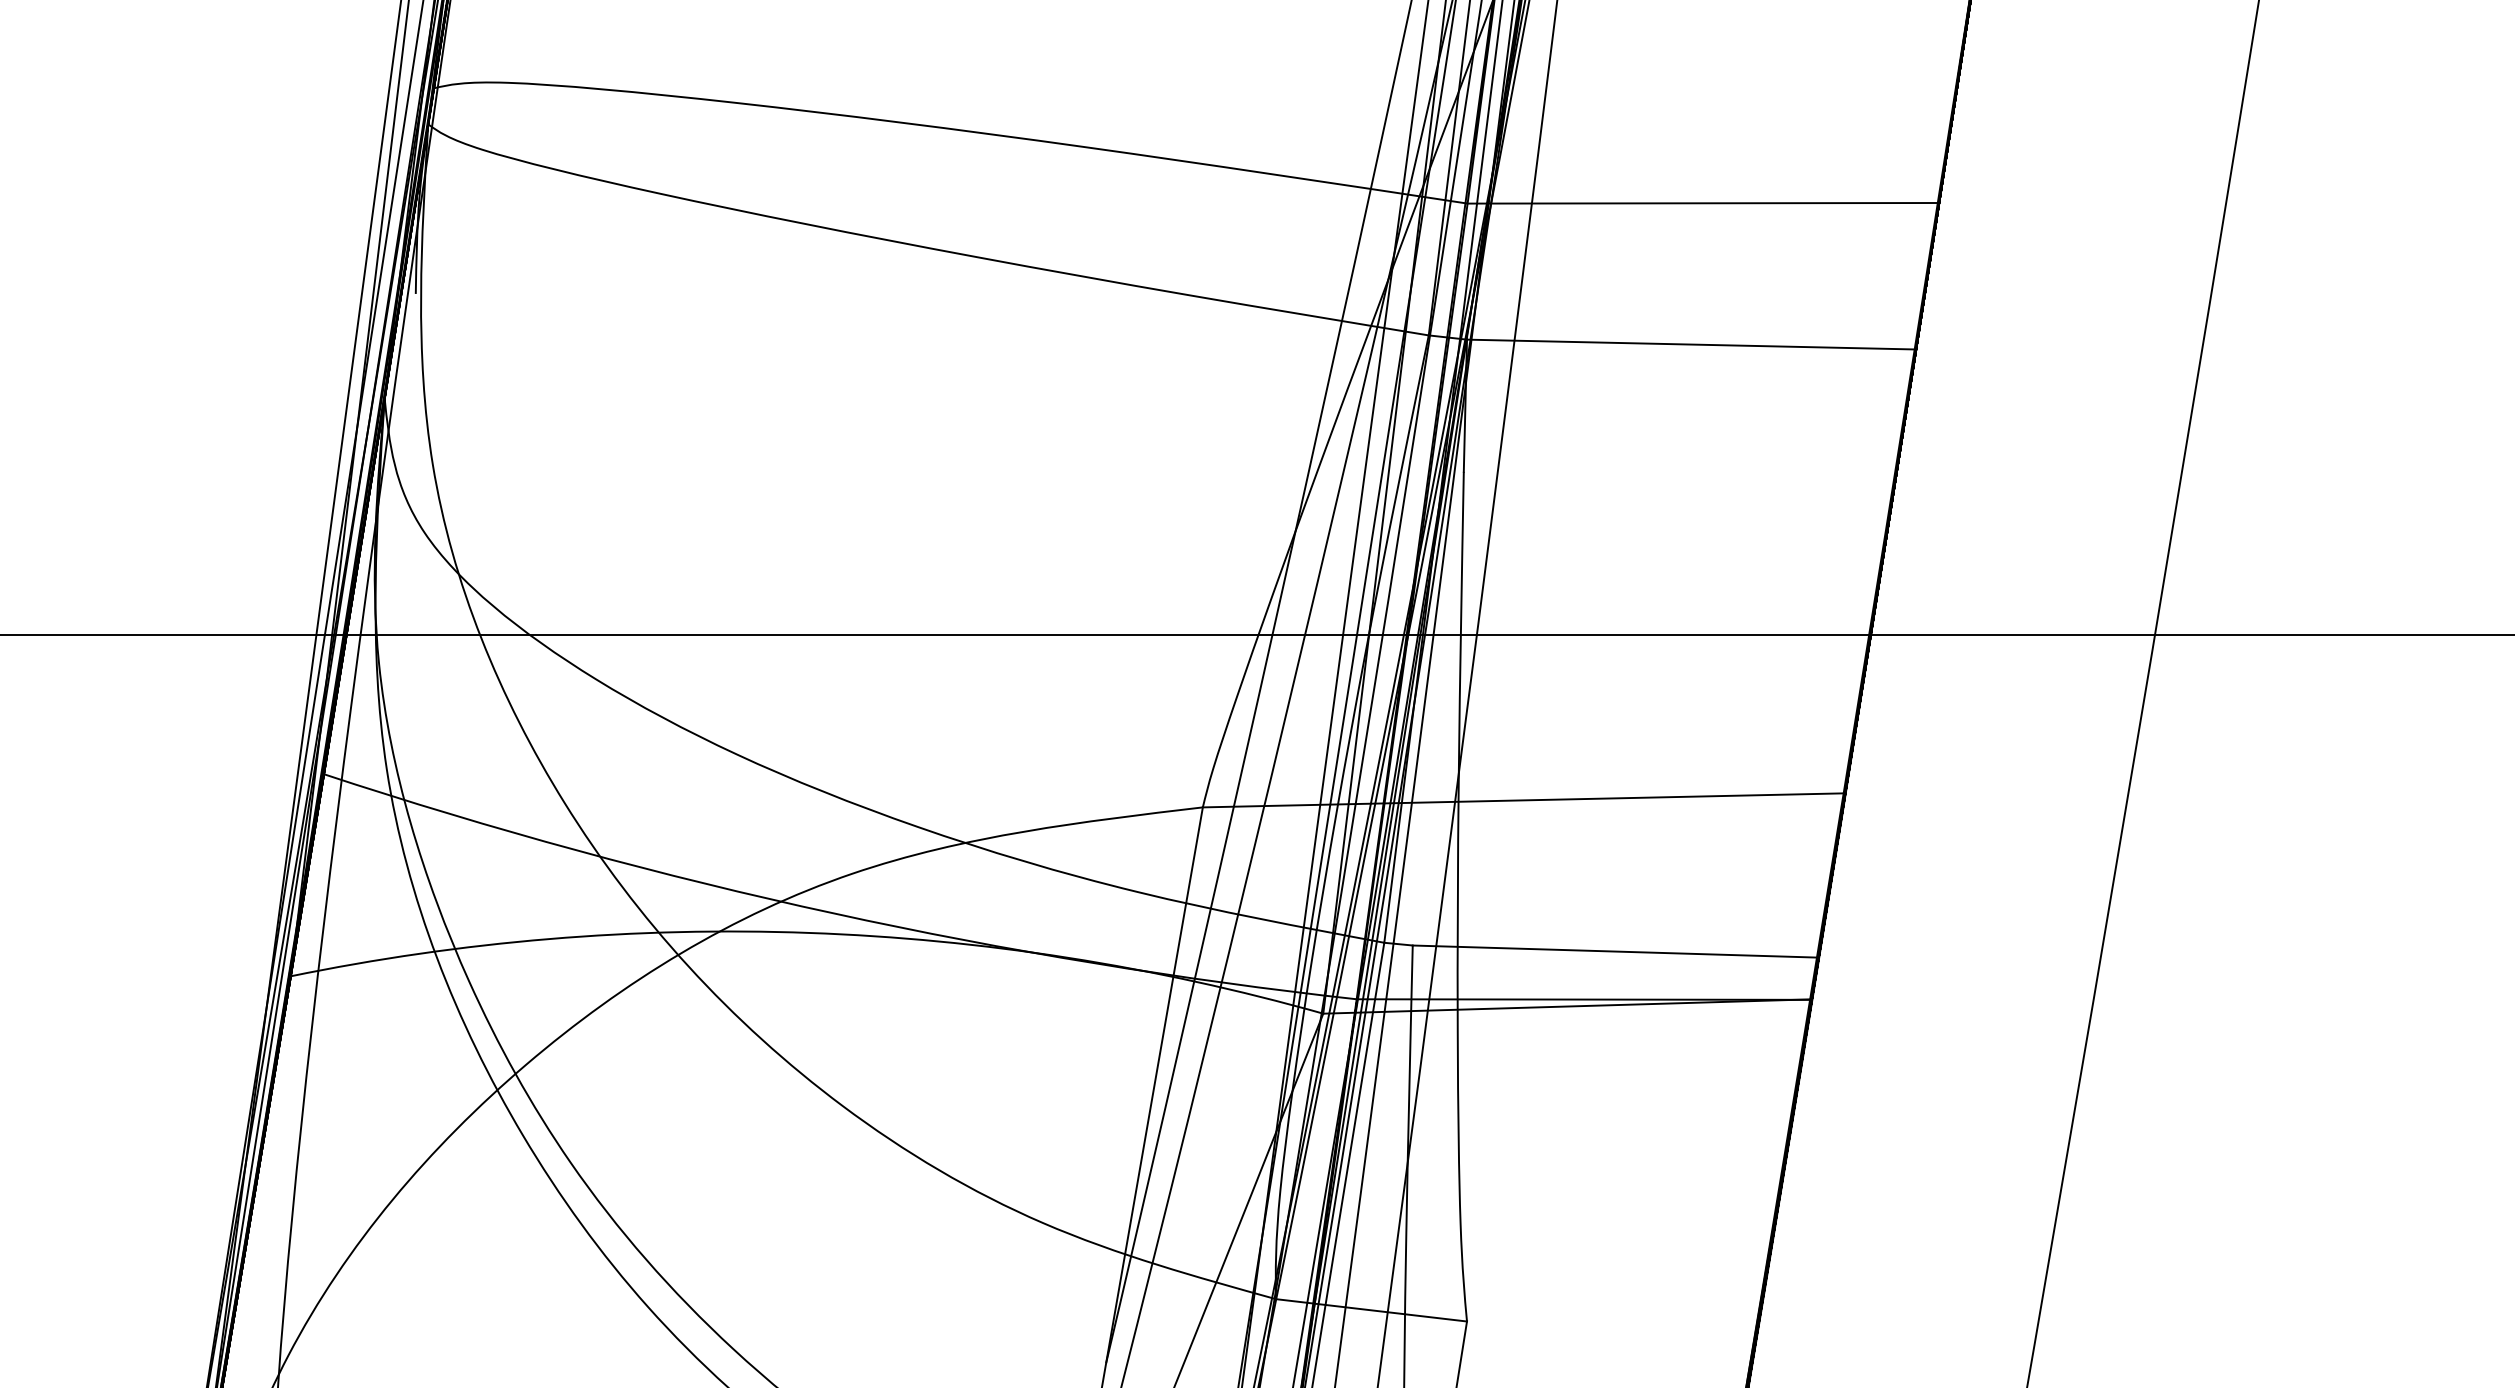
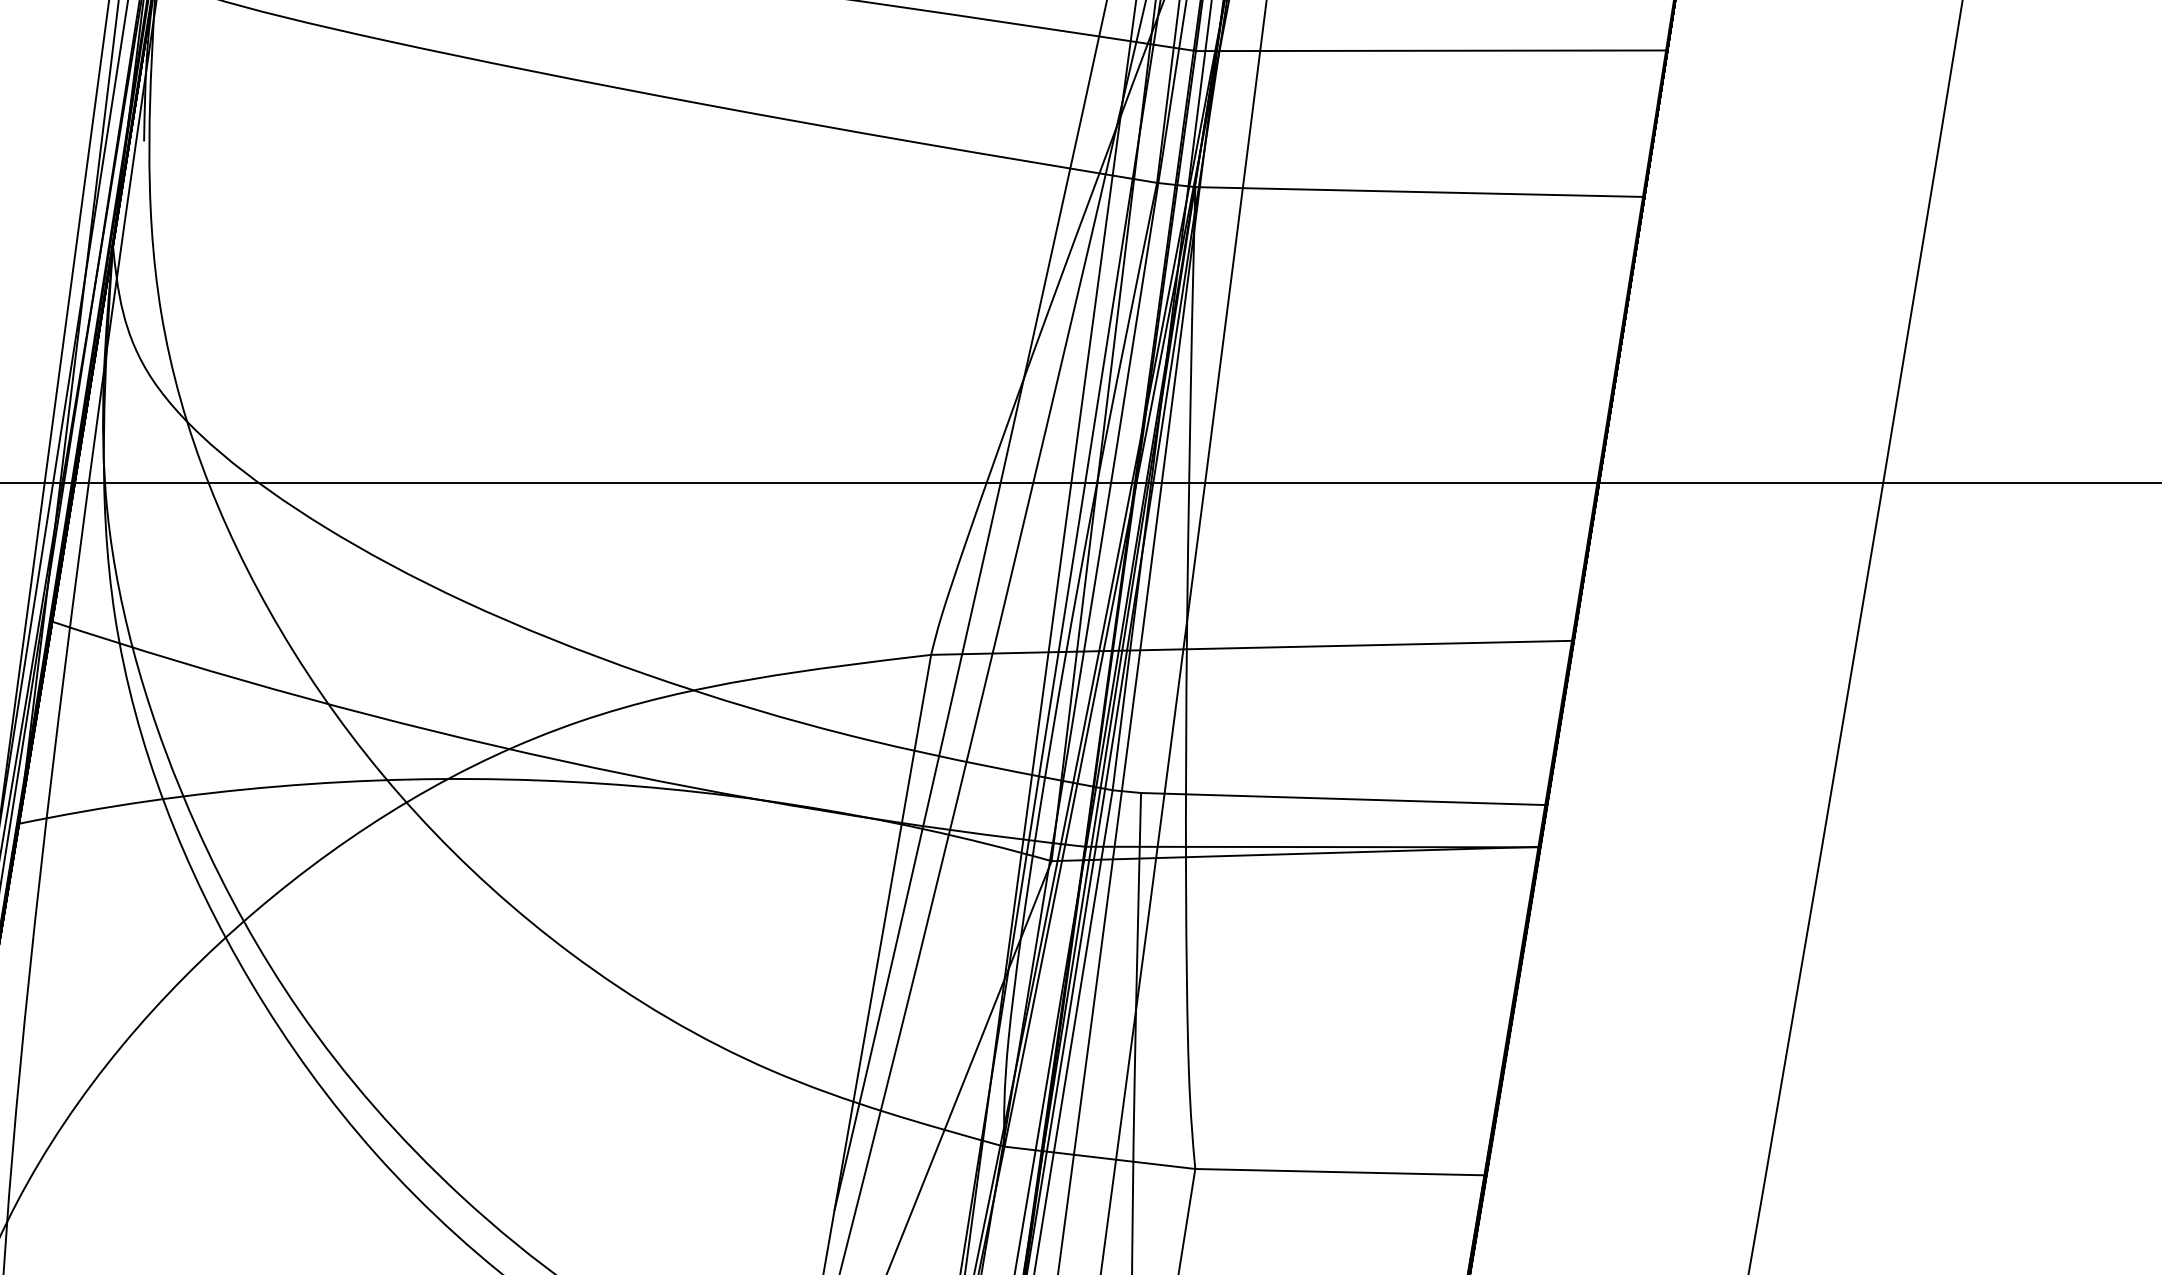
line: (1612, 1324) -> (1340, 1171), added

